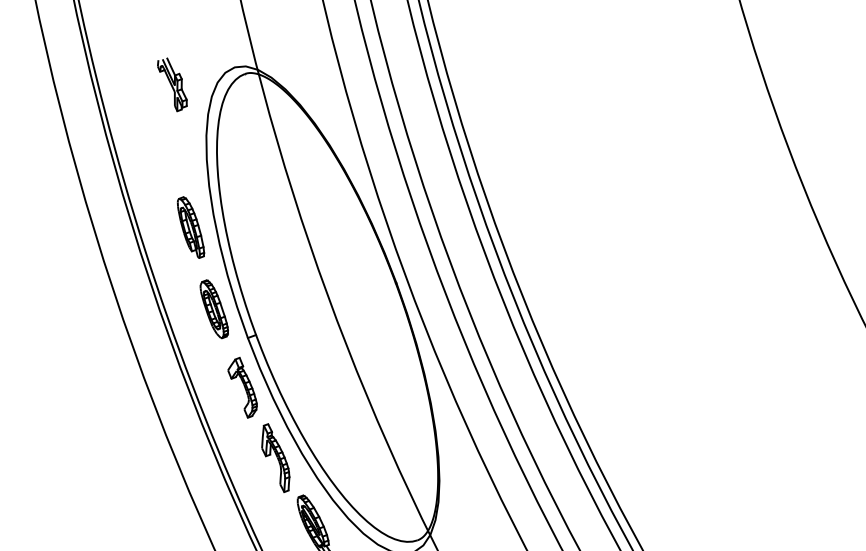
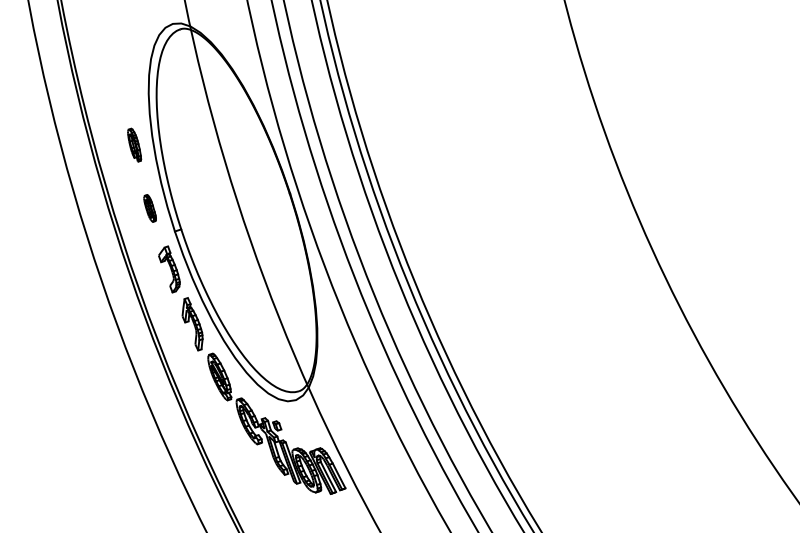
part: (172, 84) -> (124, 35), removed
part: (190, 226) -> (134, 144), size x0.7
part: (213, 309) -> (149, 208), size x0.6

